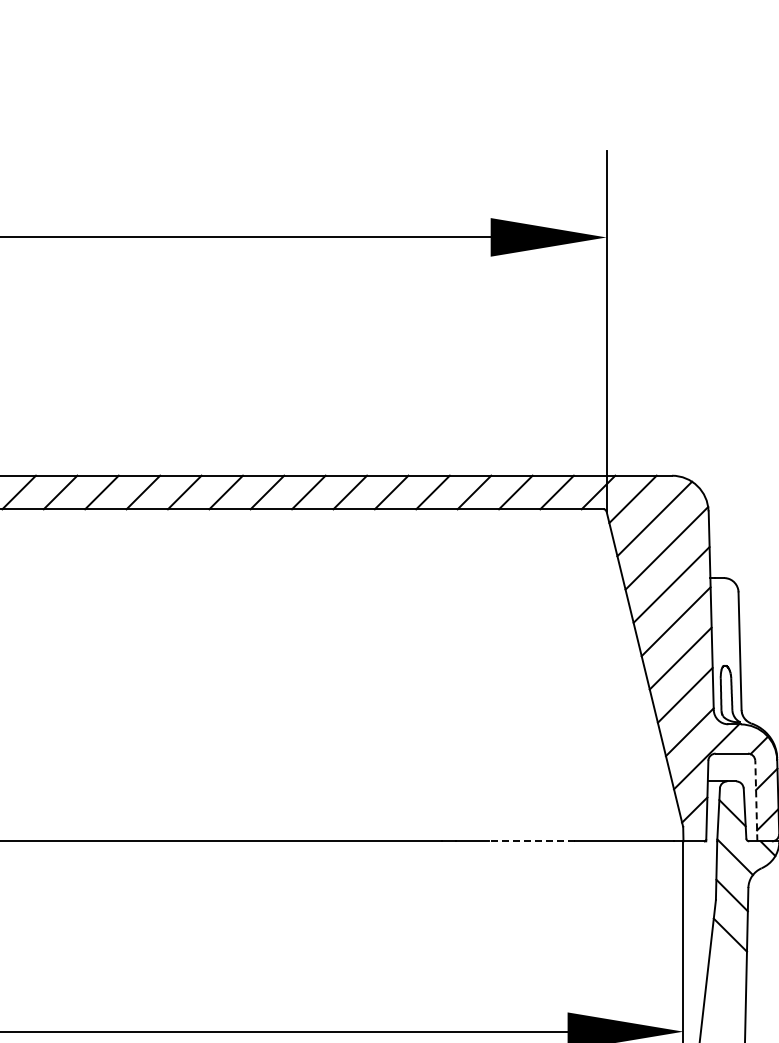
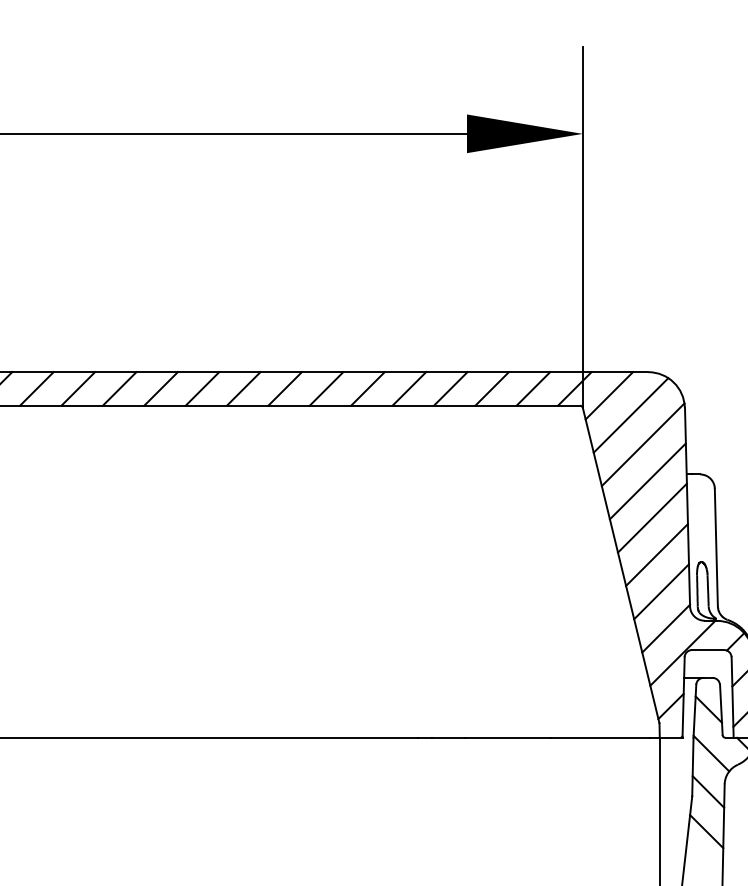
line: (756, 800) -> (732, 696), dashed -> solid
line: (531, 841) -> (507, 737), dashed -> solid

